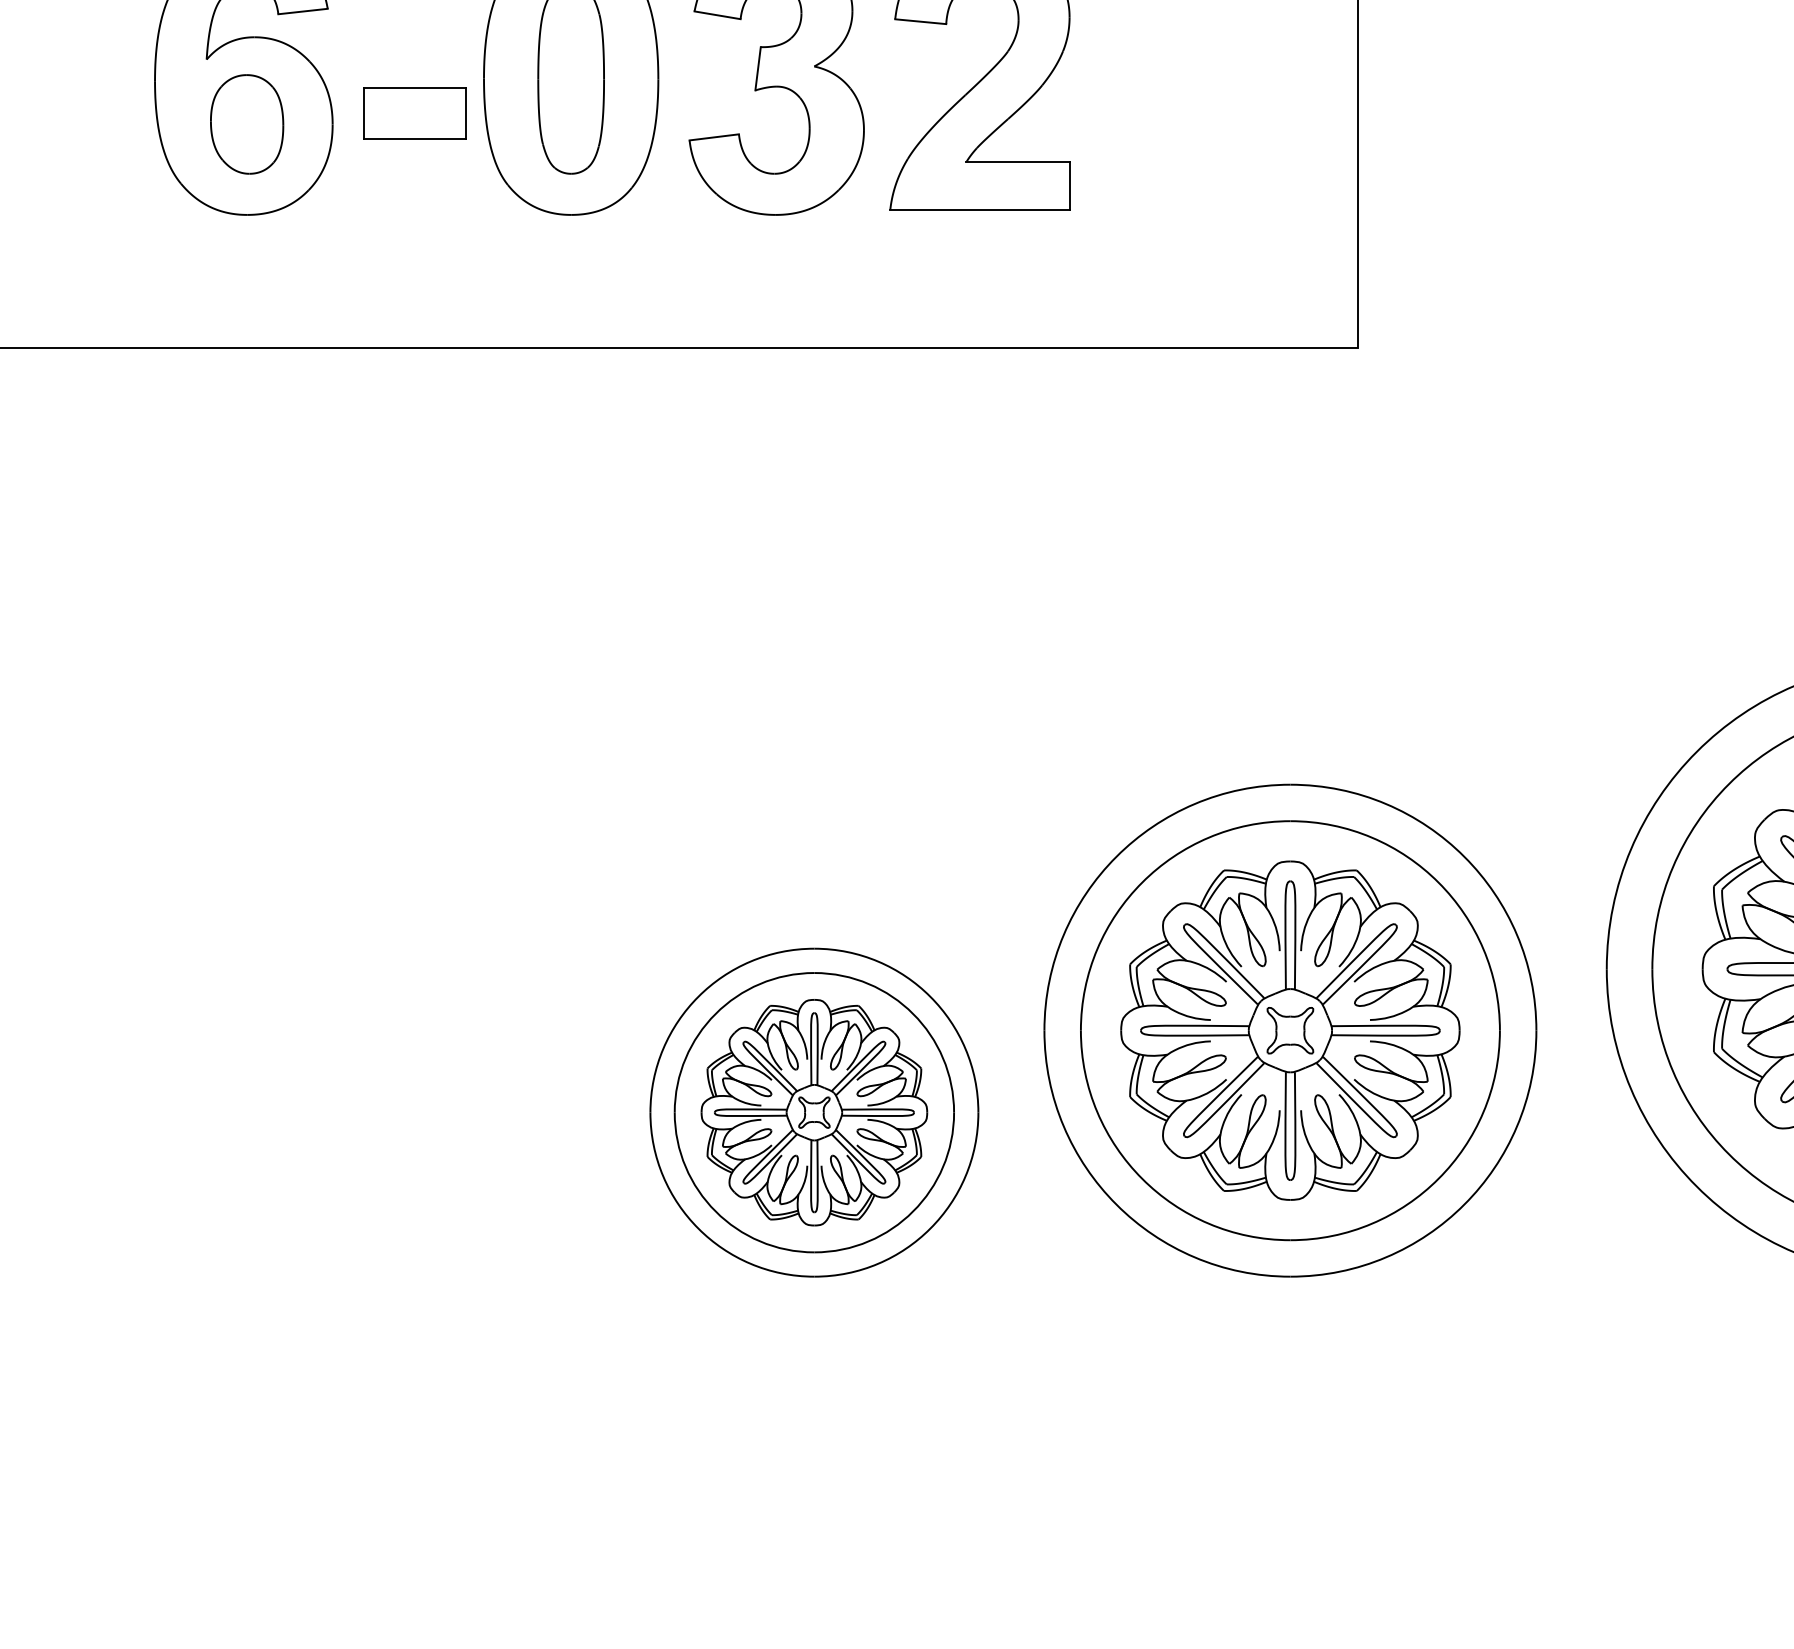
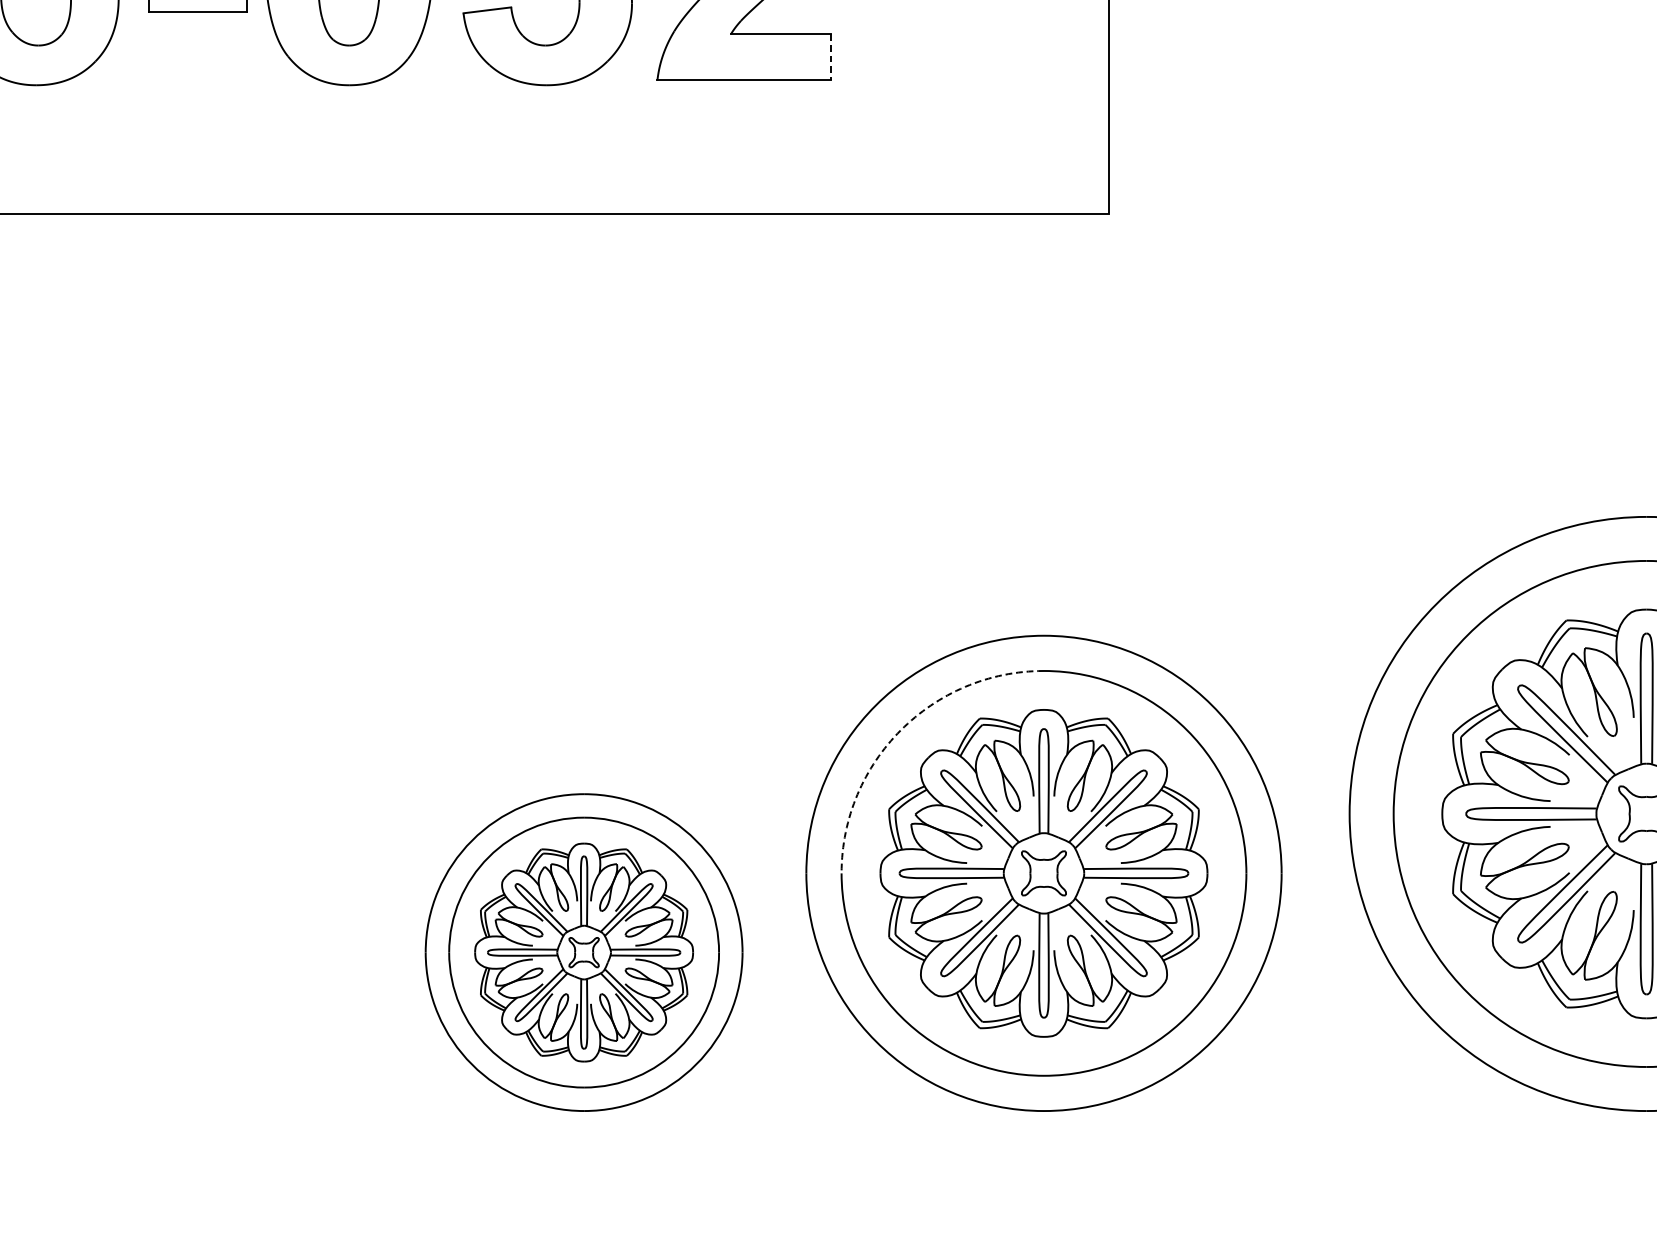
line: (1069, 186) -> (830, 57), solid -> dashed
arc: (1142, 882) -> (901, 730), solid -> dashed

